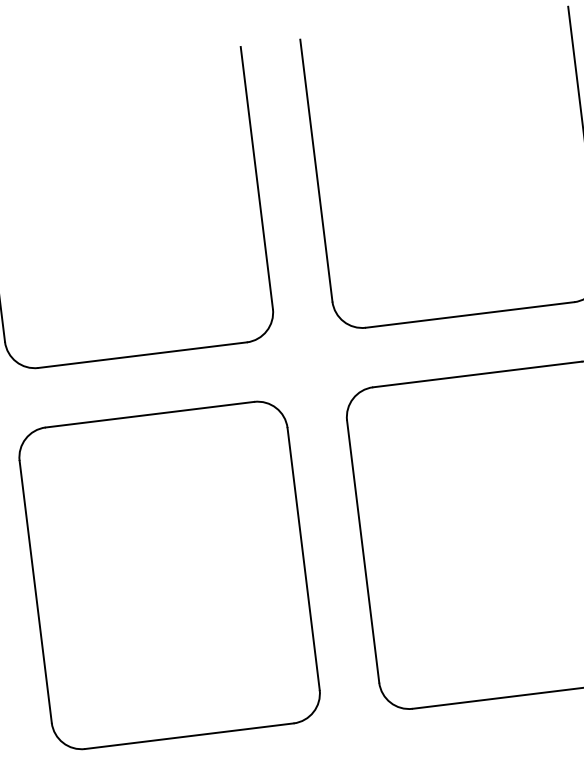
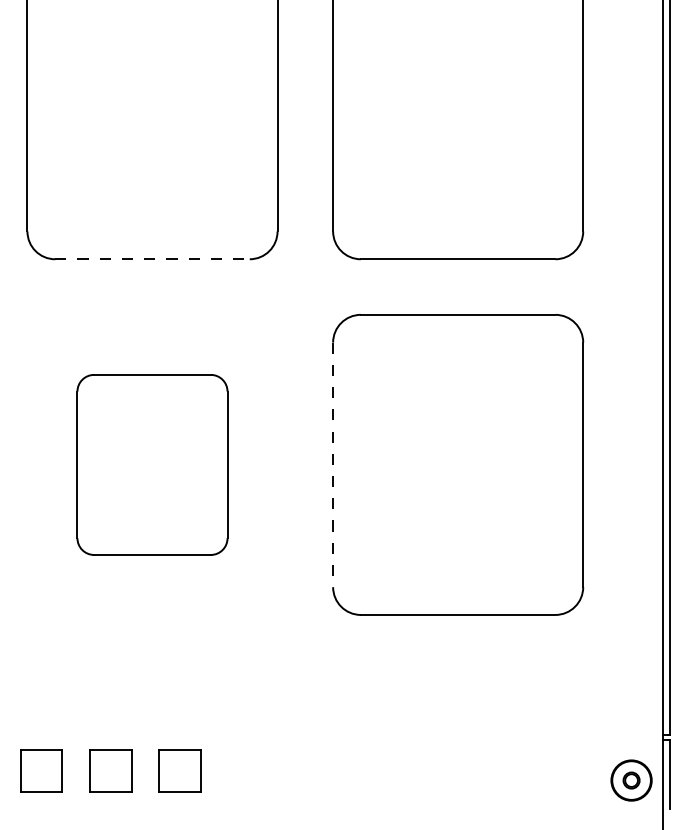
line: (143, 355) -> (153, 259), solid -> dashed
line: (363, 552) -> (333, 465), solid -> dashed
part: (169, 575) -> (152, 464), size x0.6

